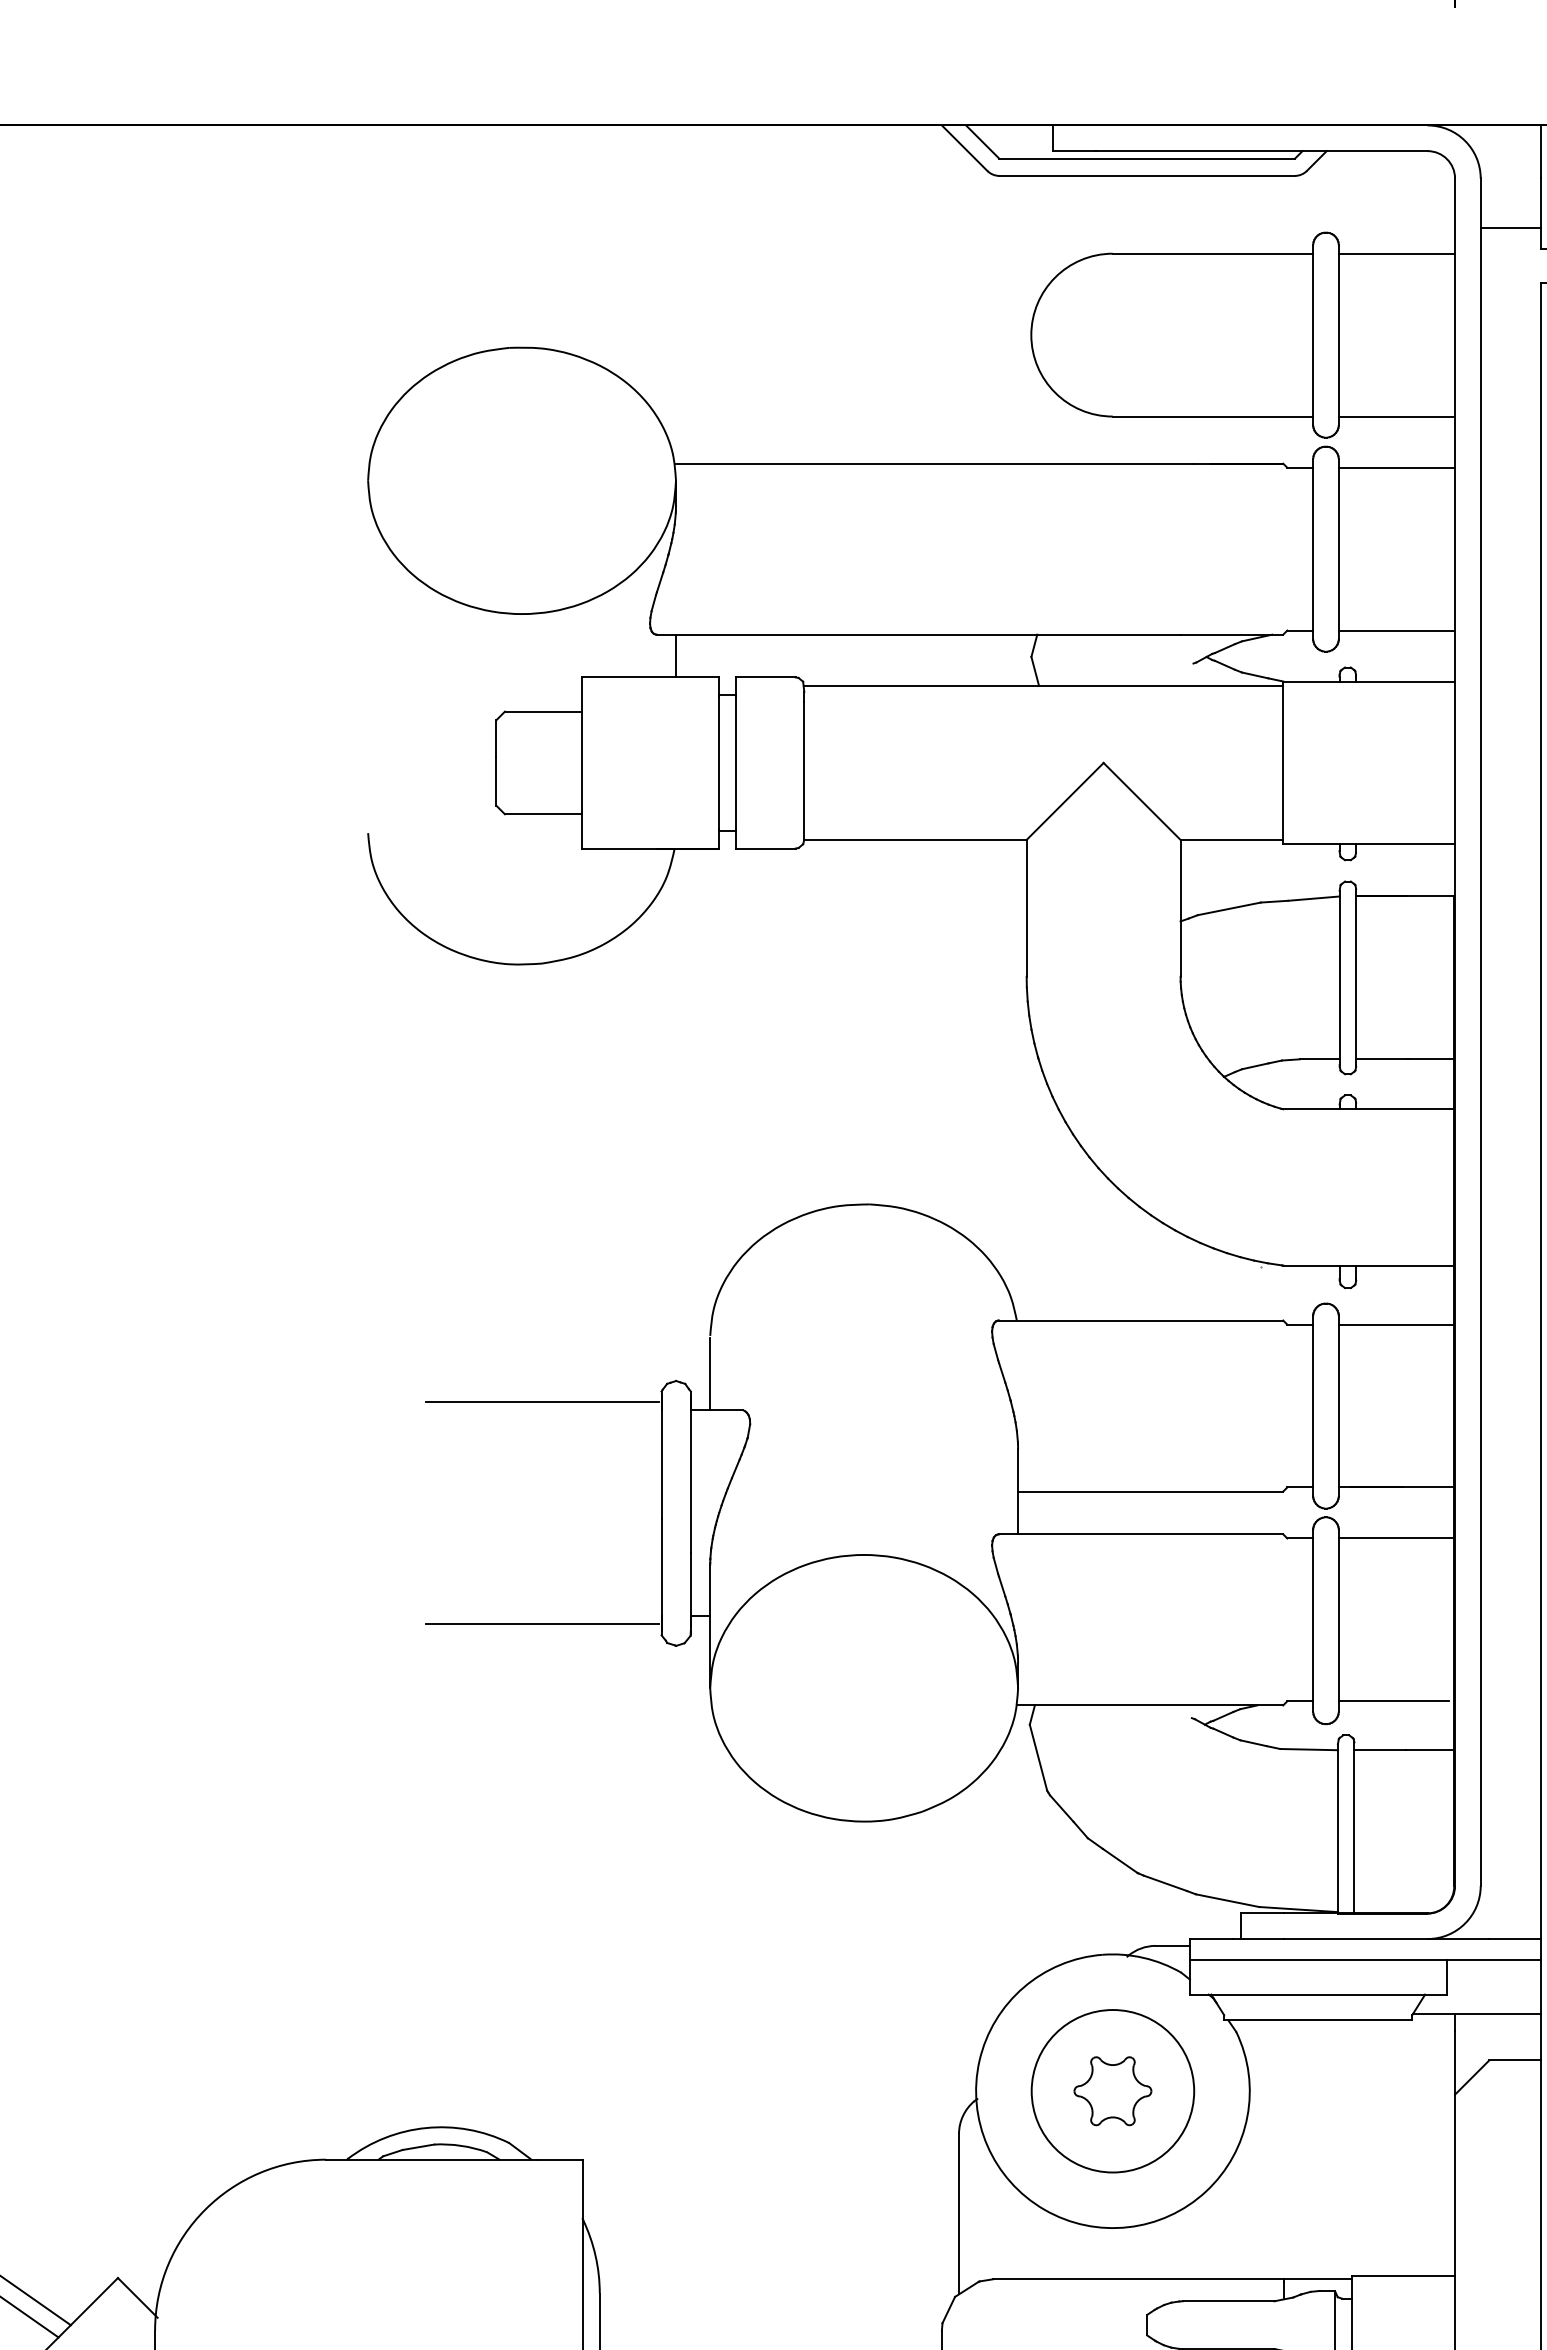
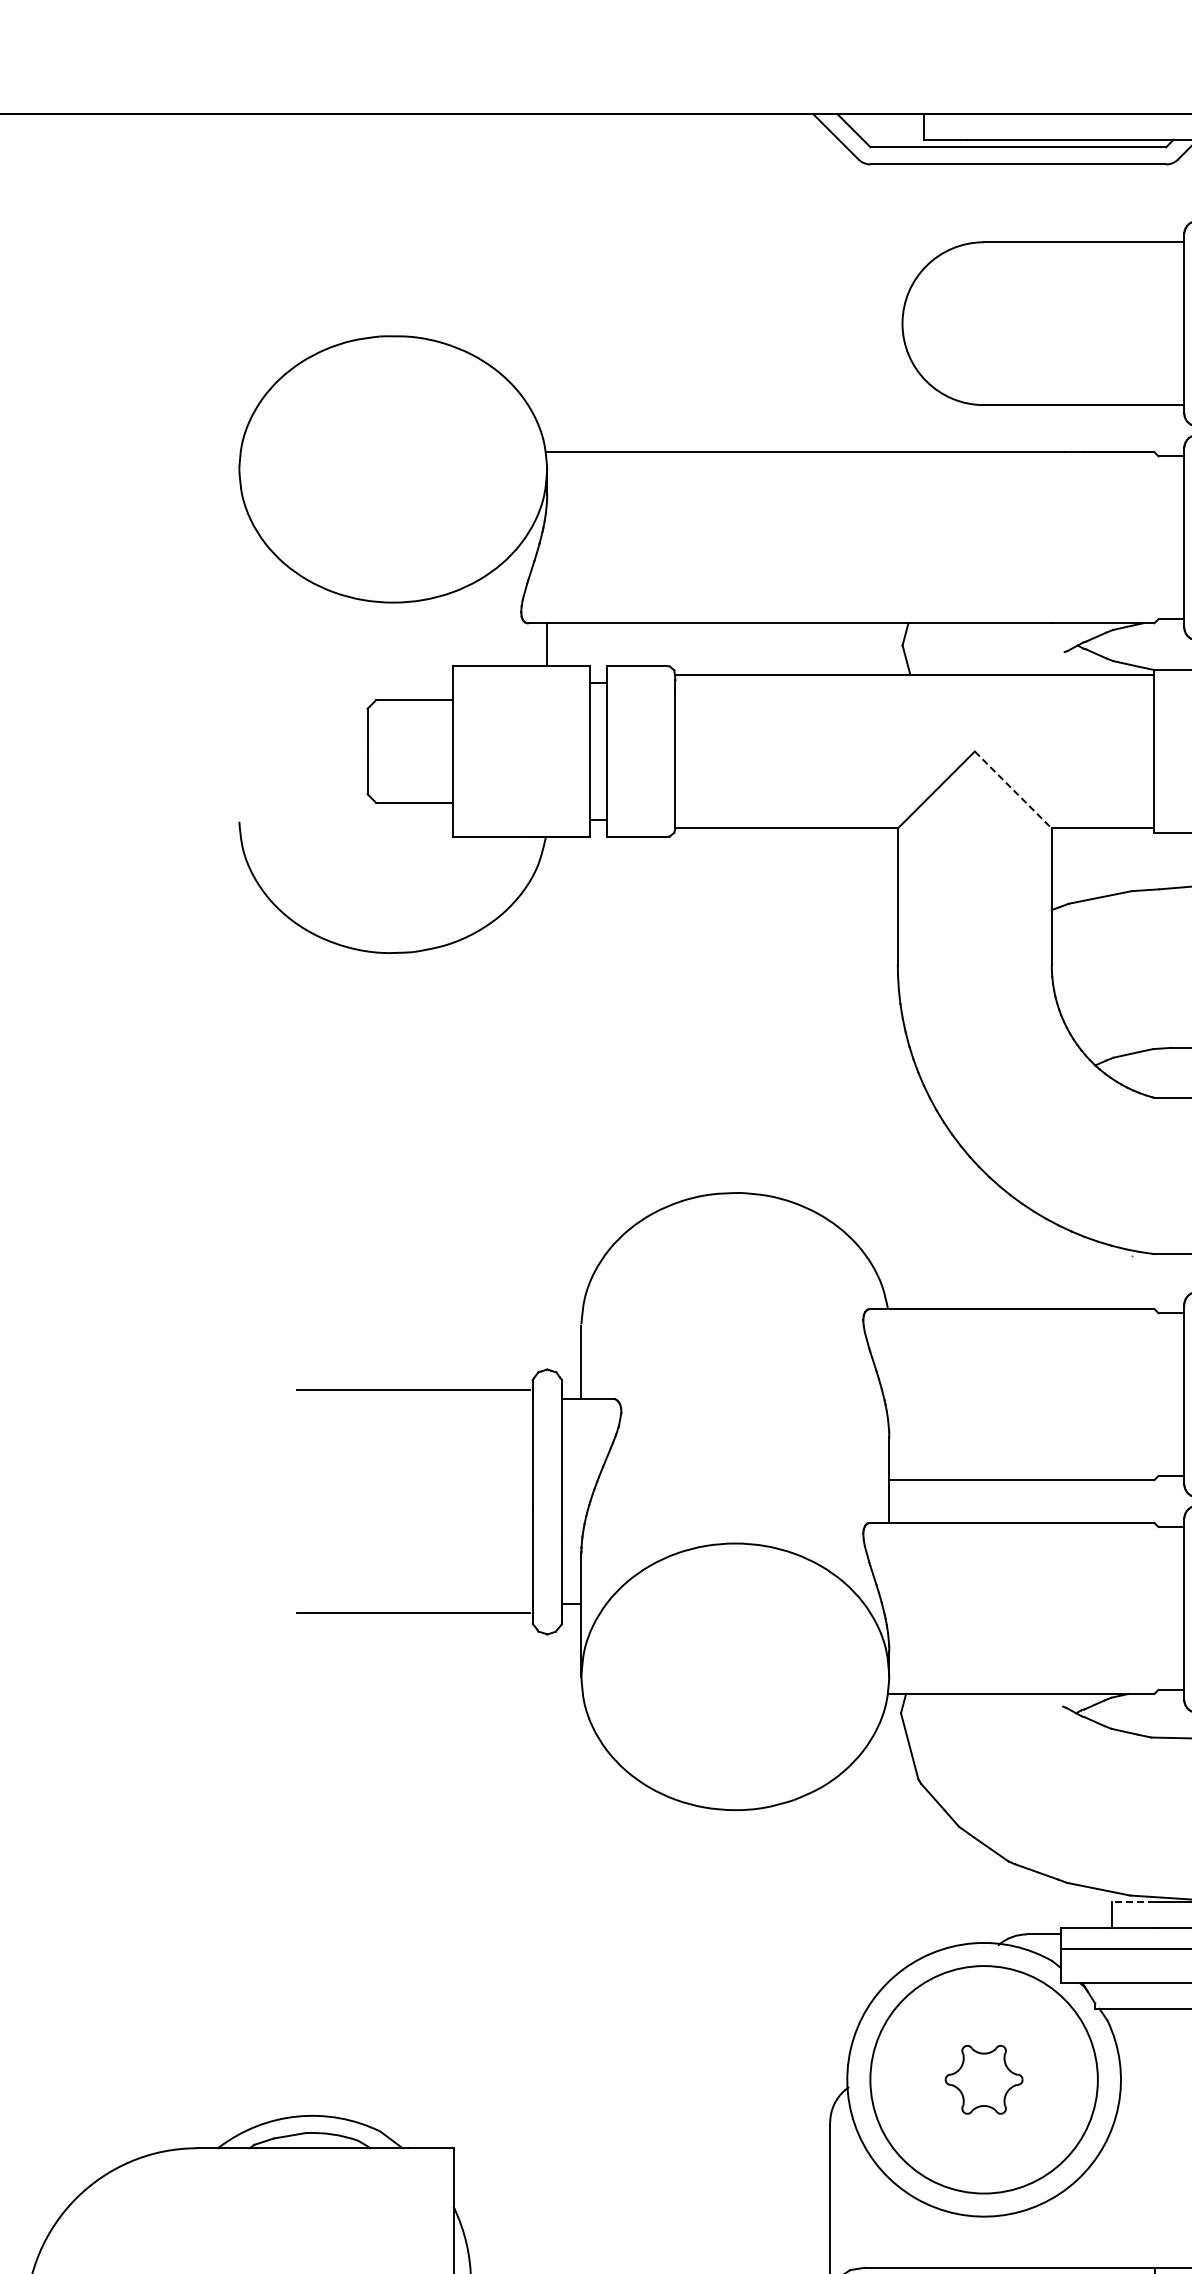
line: (1142, 801) -> (1013, 790), solid -> dashed
line: (1262, 1913) -> (1133, 1902), solid -> dashed
circle: (1112, 2091) -> (983, 2080), size x1.4

